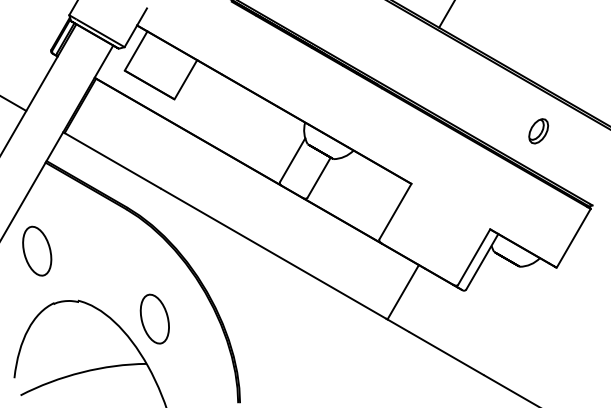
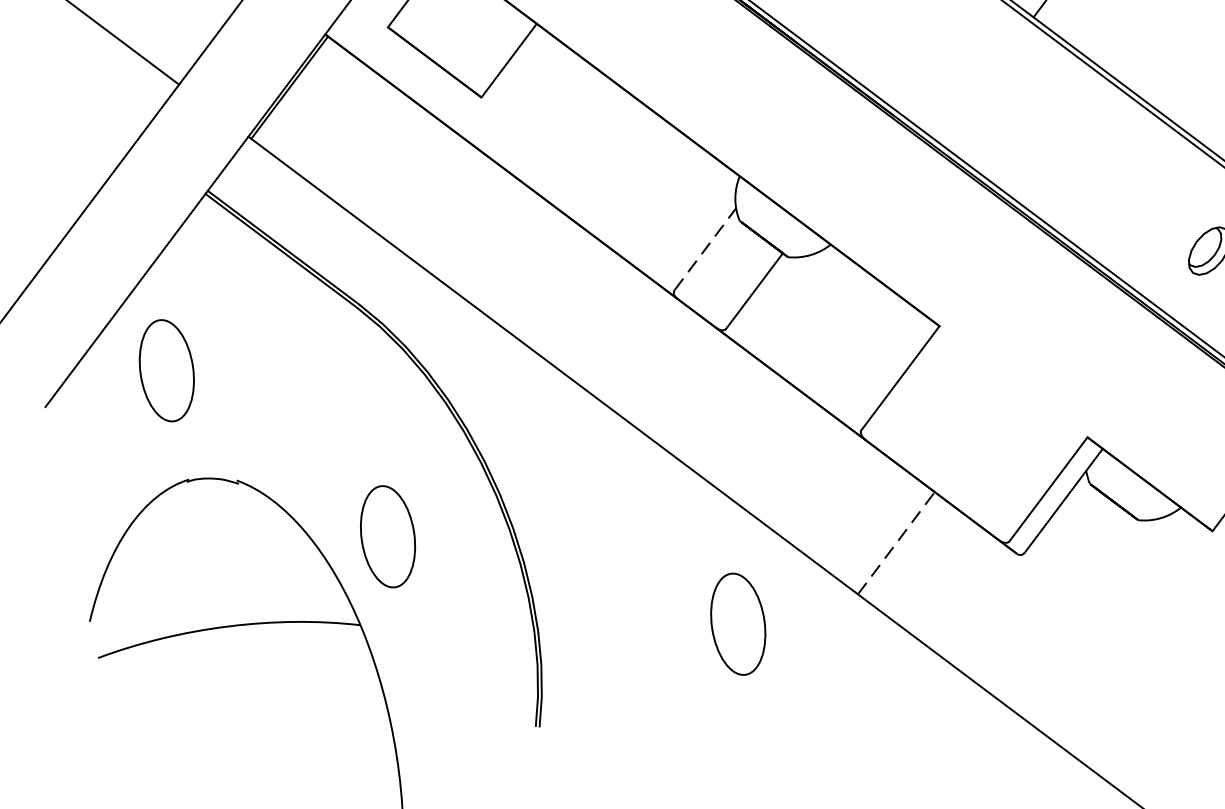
line: (292, 159) -> (705, 247), solid -> dashed
line: (403, 291) -> (897, 541), solid -> dashed
part: (330, 340) -> (737, 622), added

